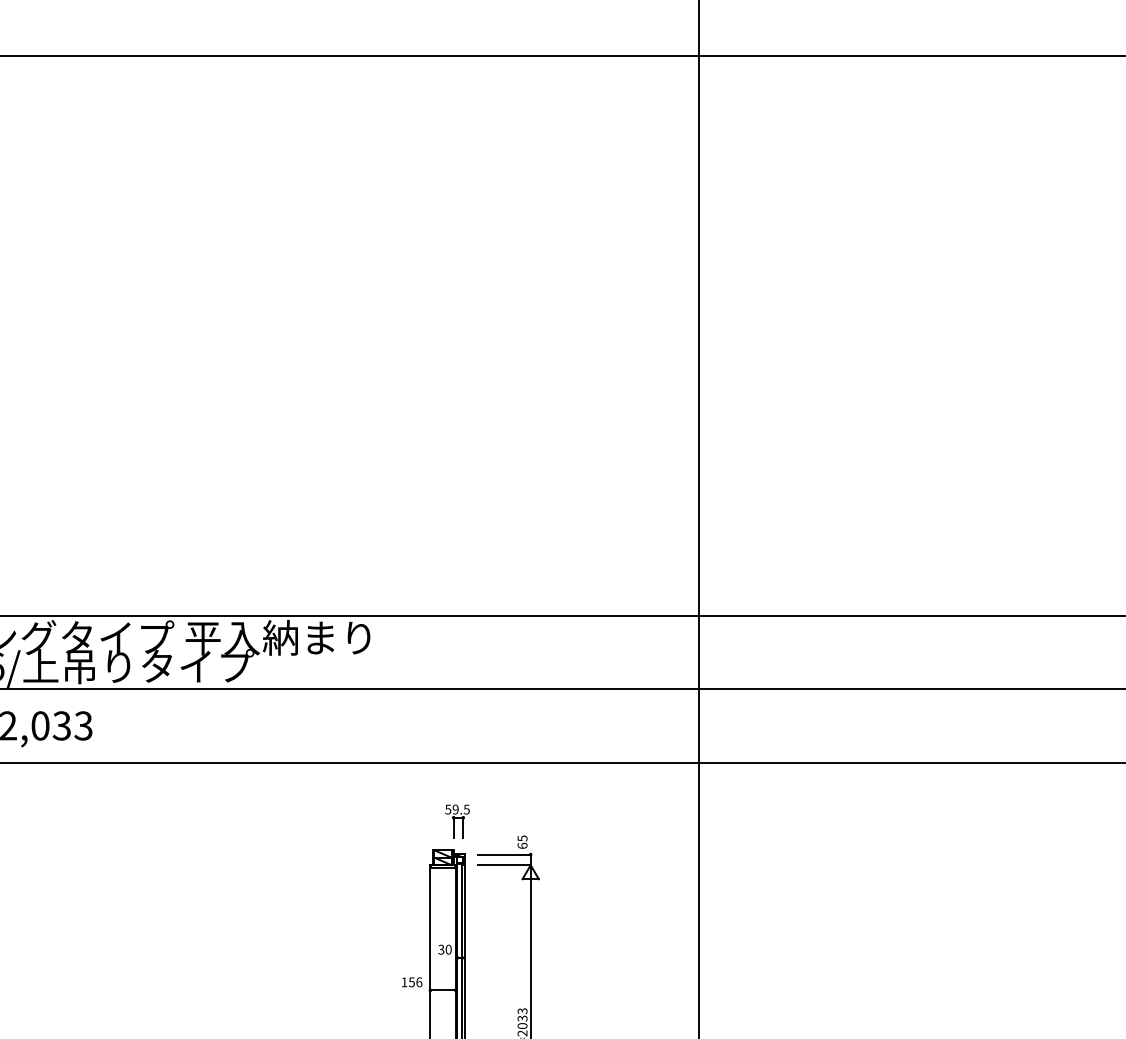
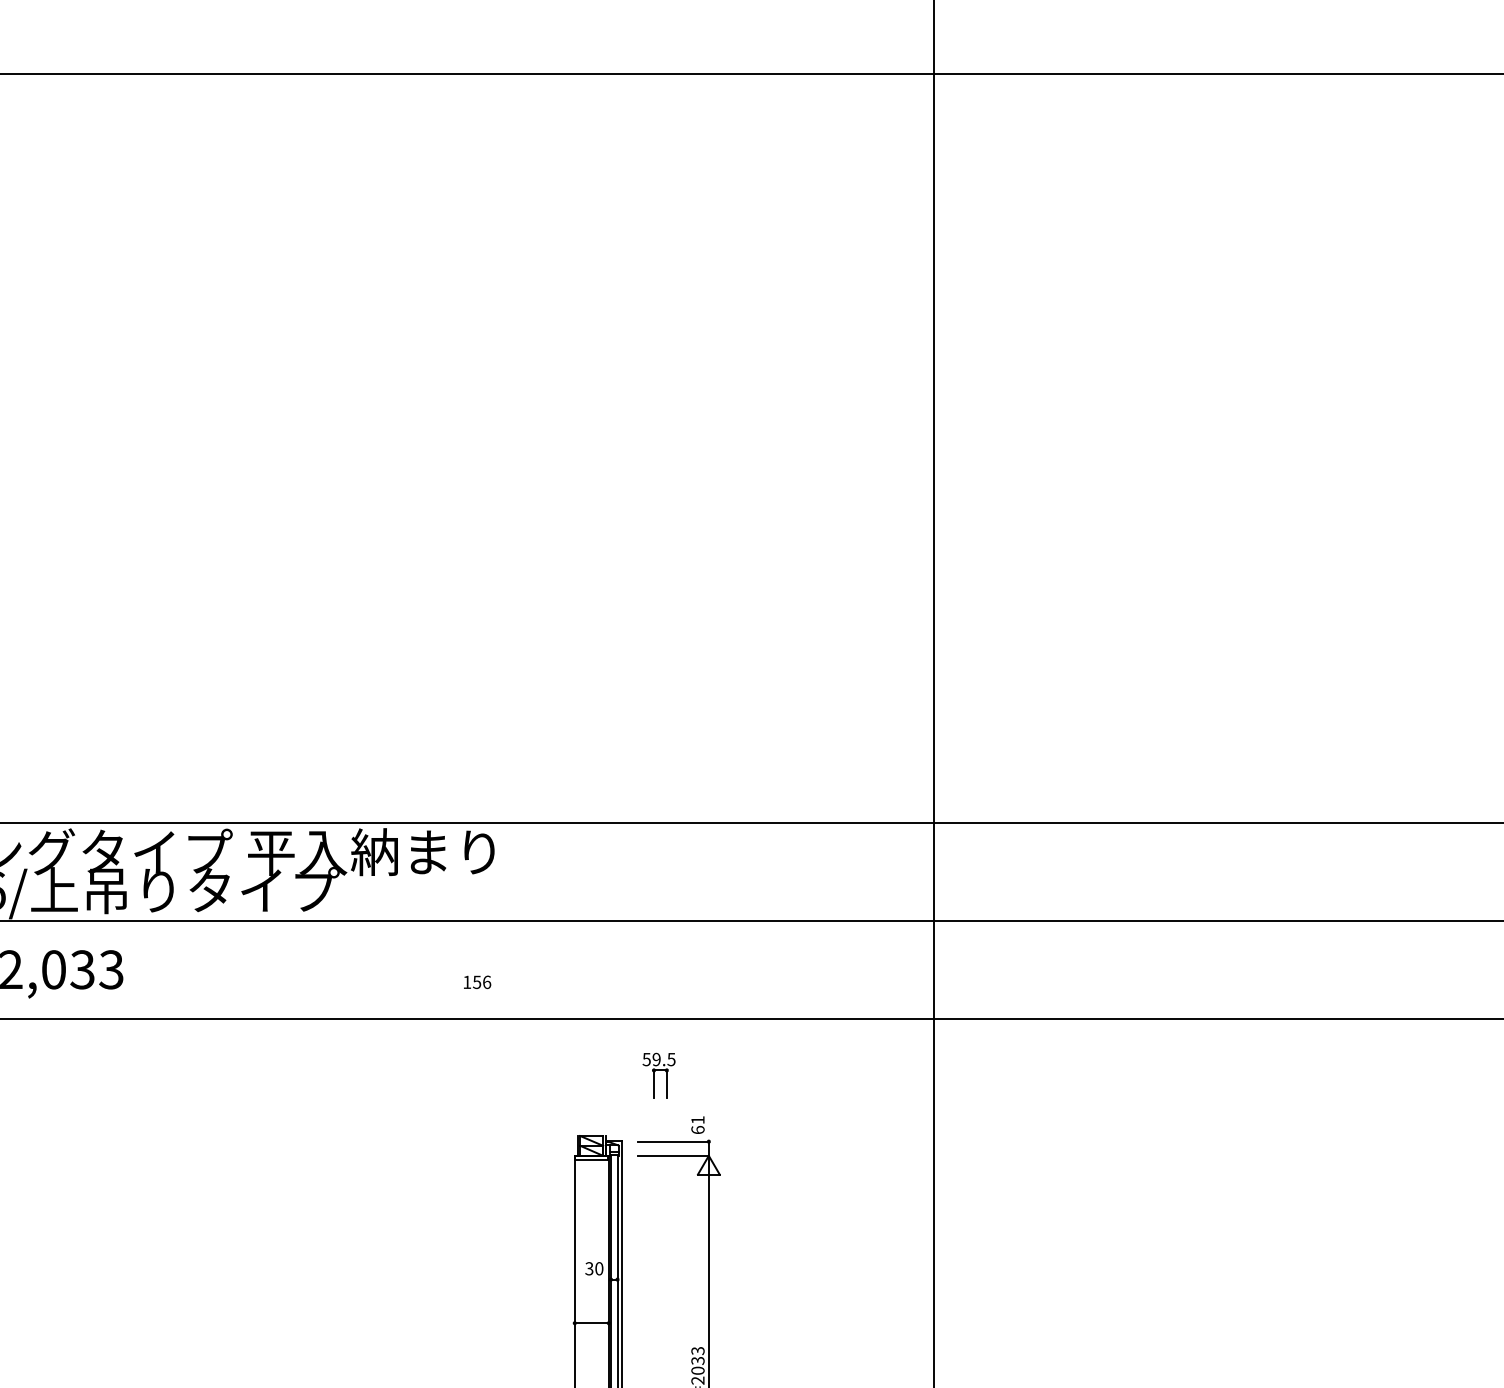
part: (457, 821) -> (658, 1075), moved
text: (522, 838) -> (697, 1120), 65 -> 61
text: (412, 982) -> (477, 982), moved

